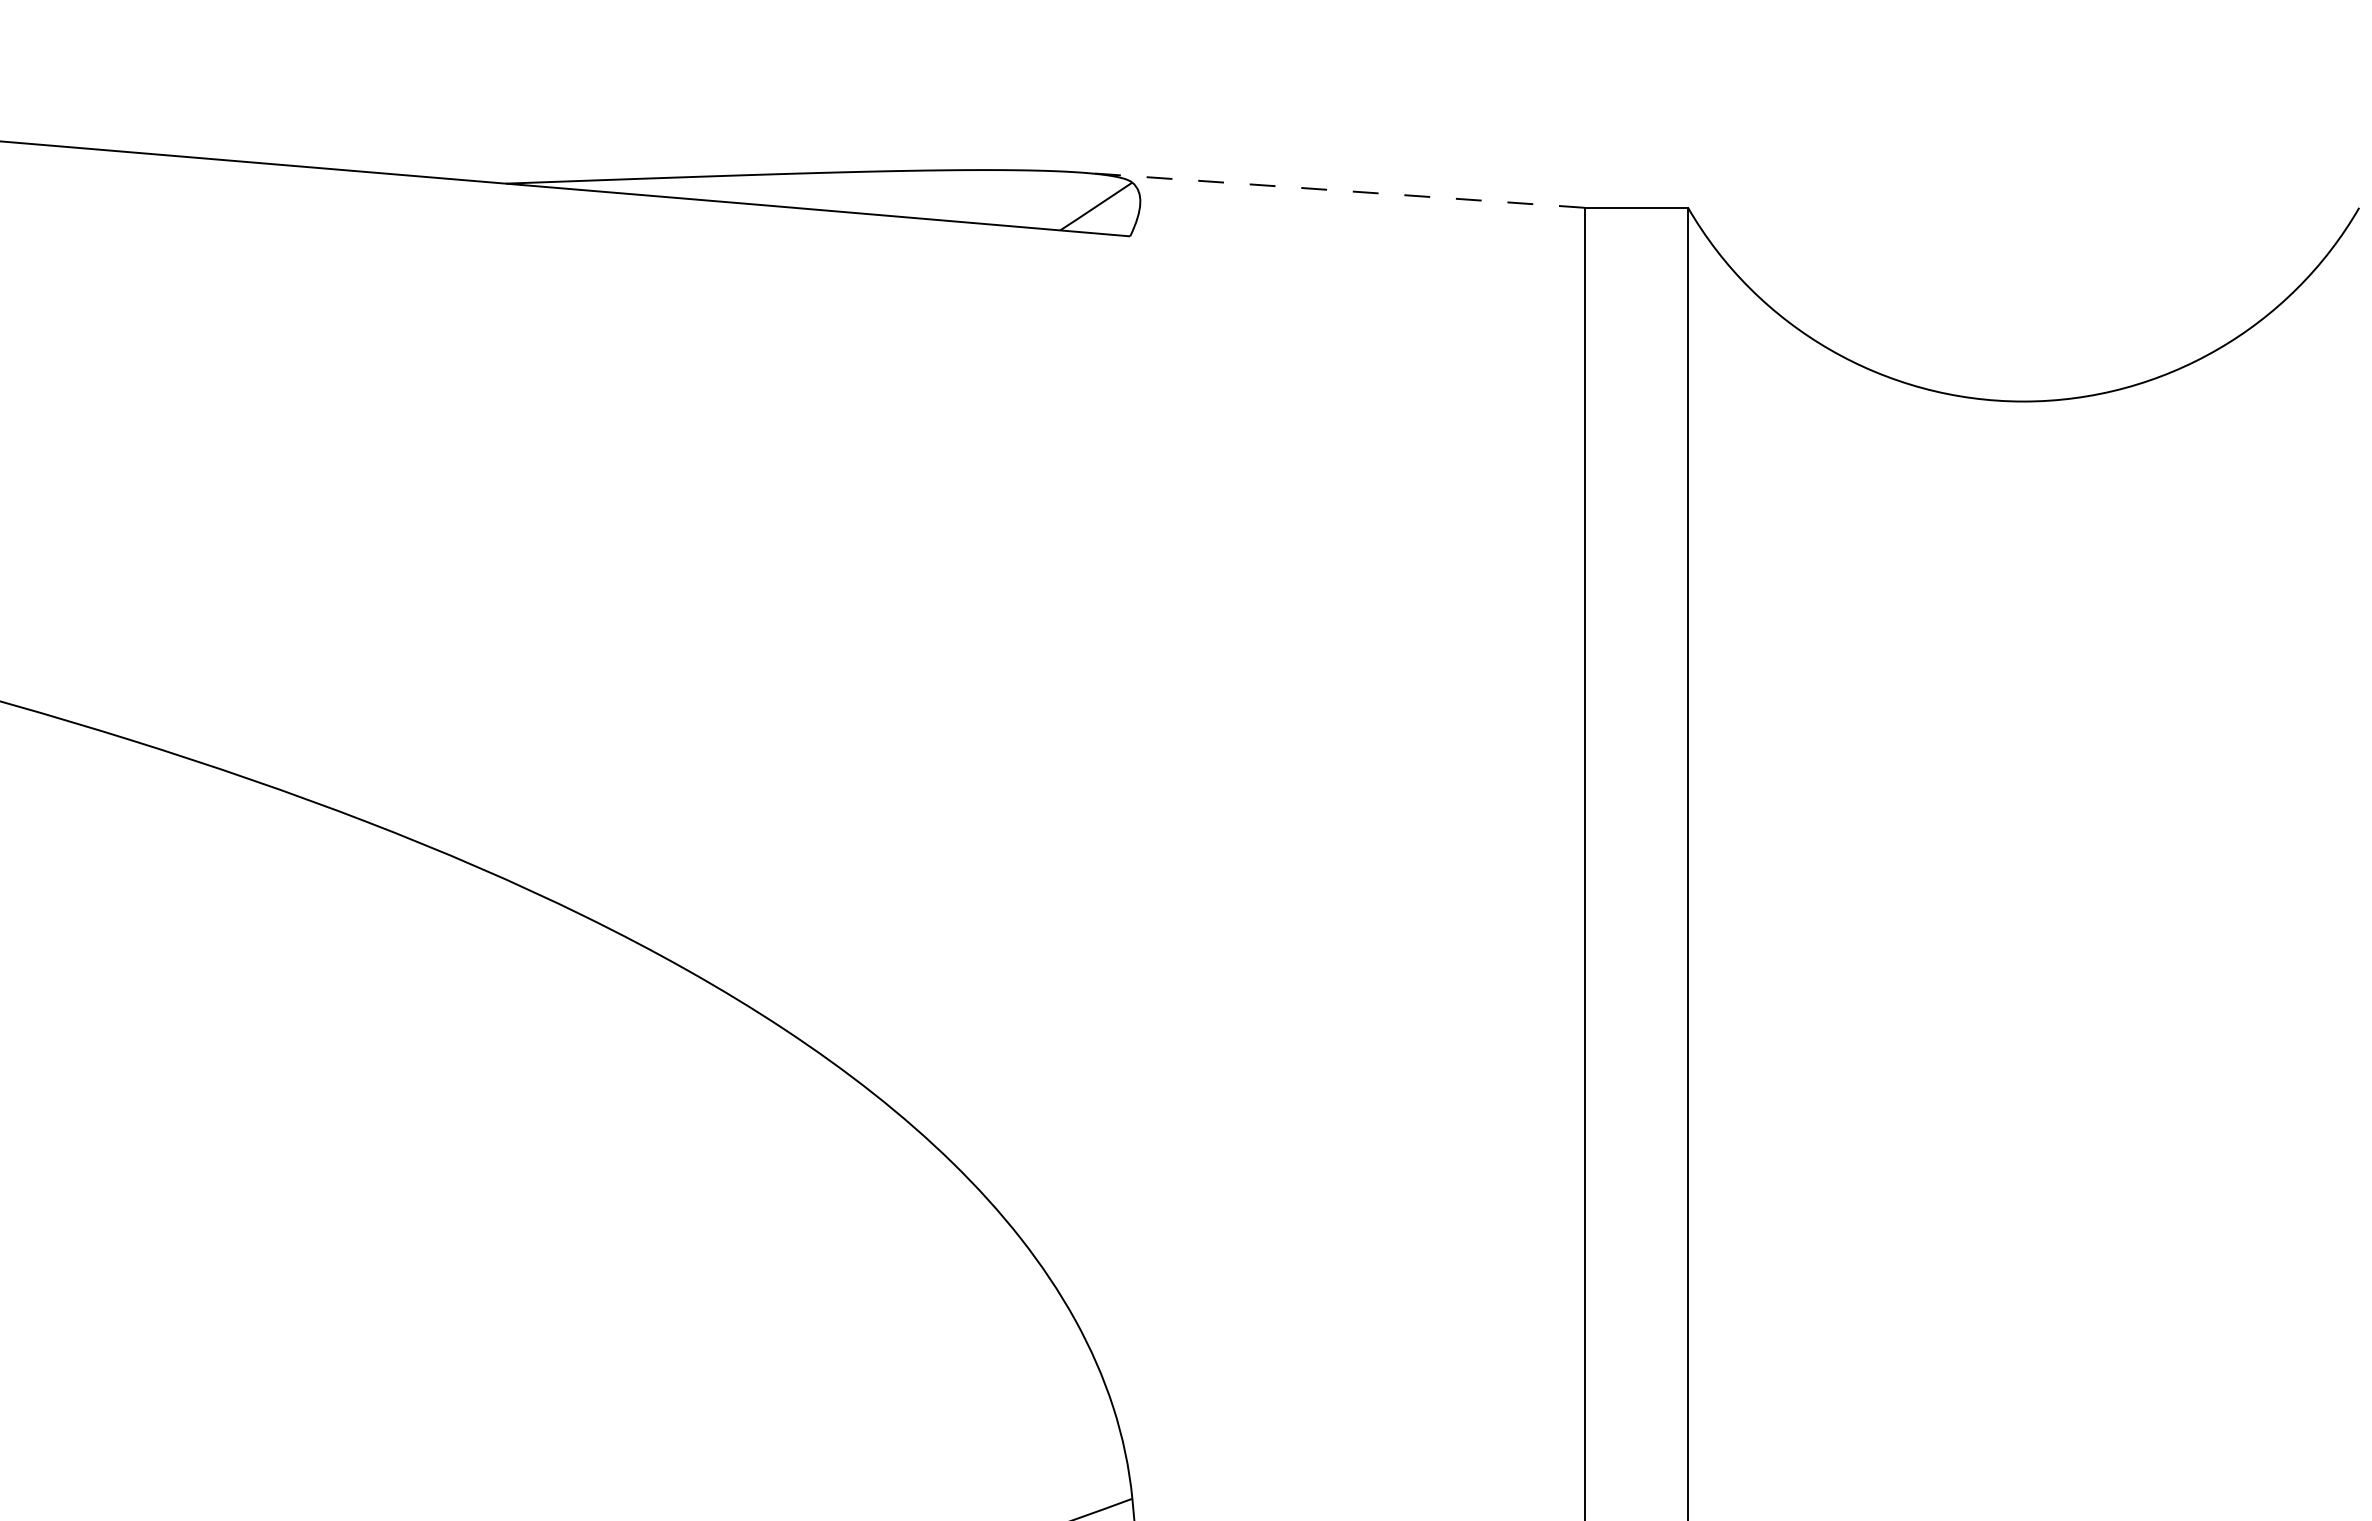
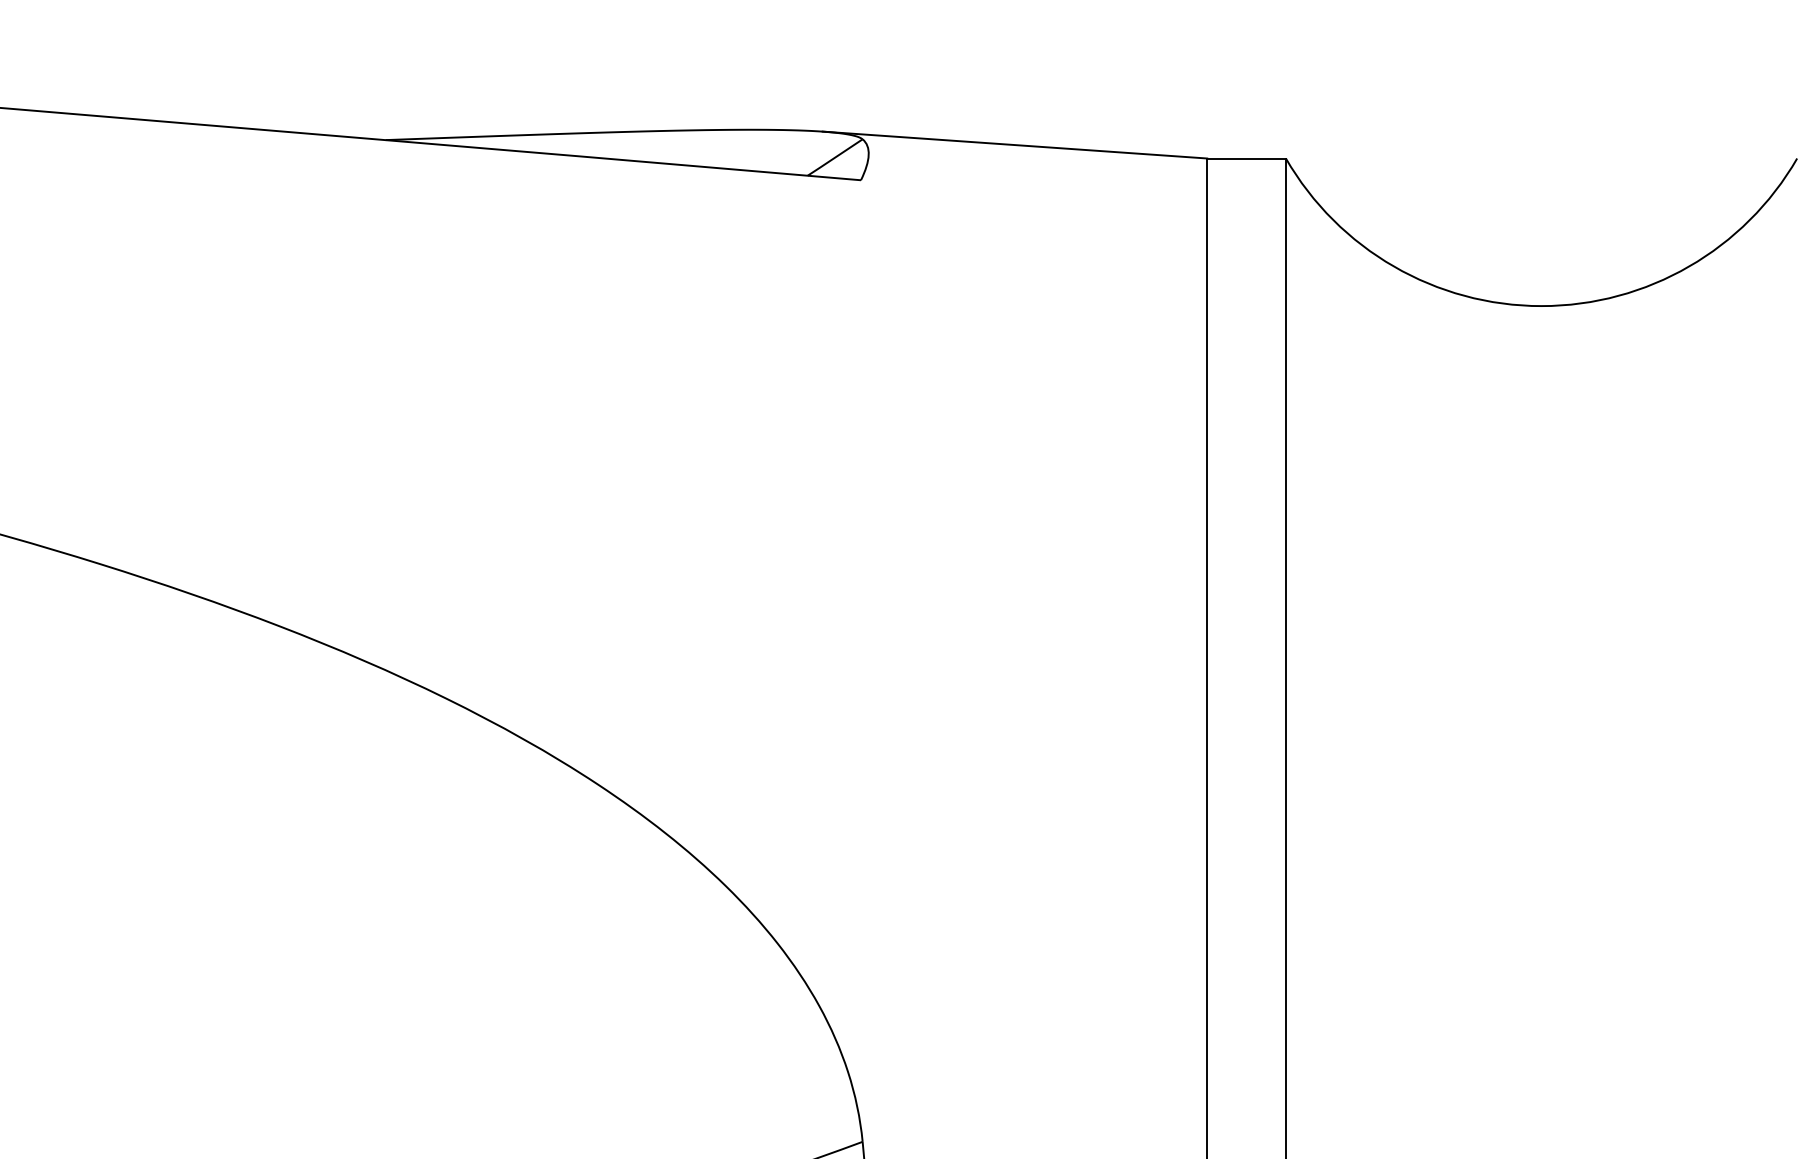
line: (1331, 190) -> (1014, 145), dashed -> solid

